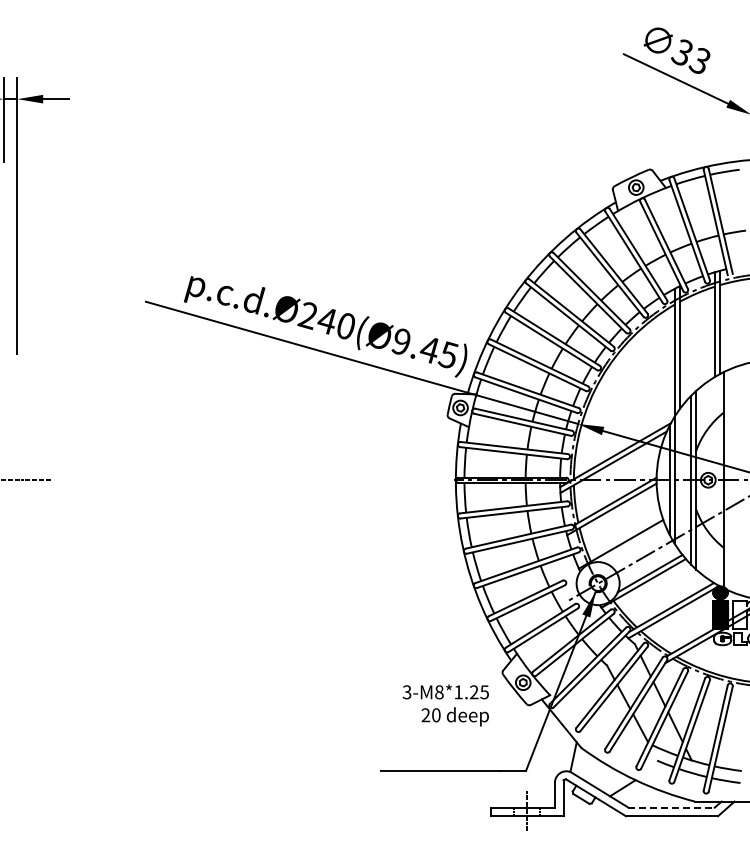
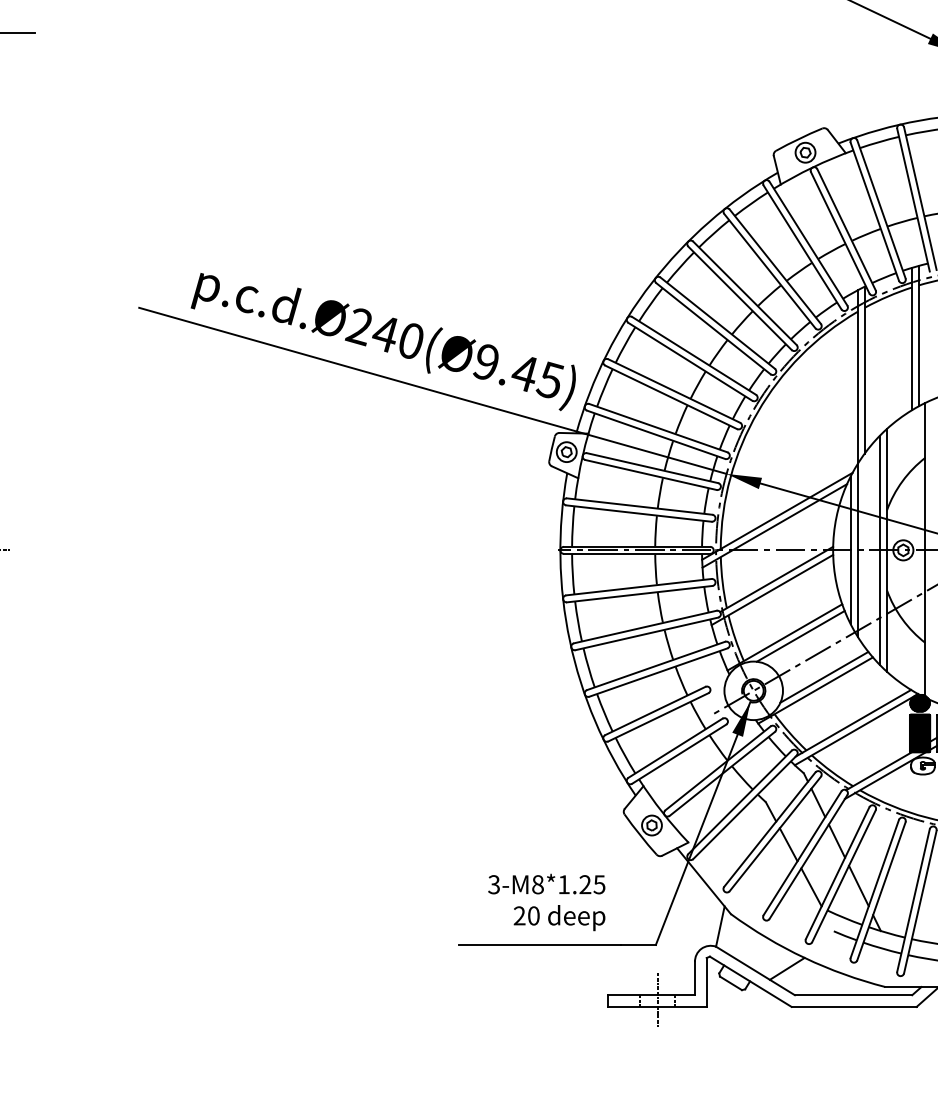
line: (632, 543) -> (800, 636), added
text: (445, 705) -> (546, 902), moved
line: (672, 807) -> (854, 995), dashed -> solid

